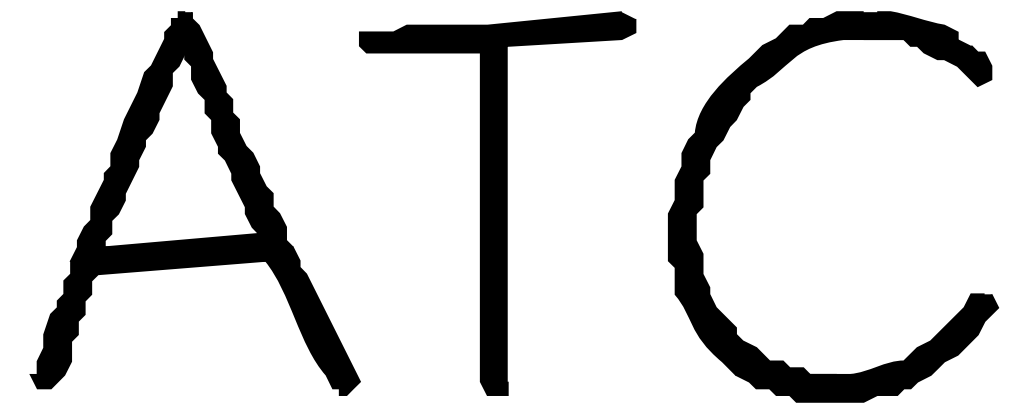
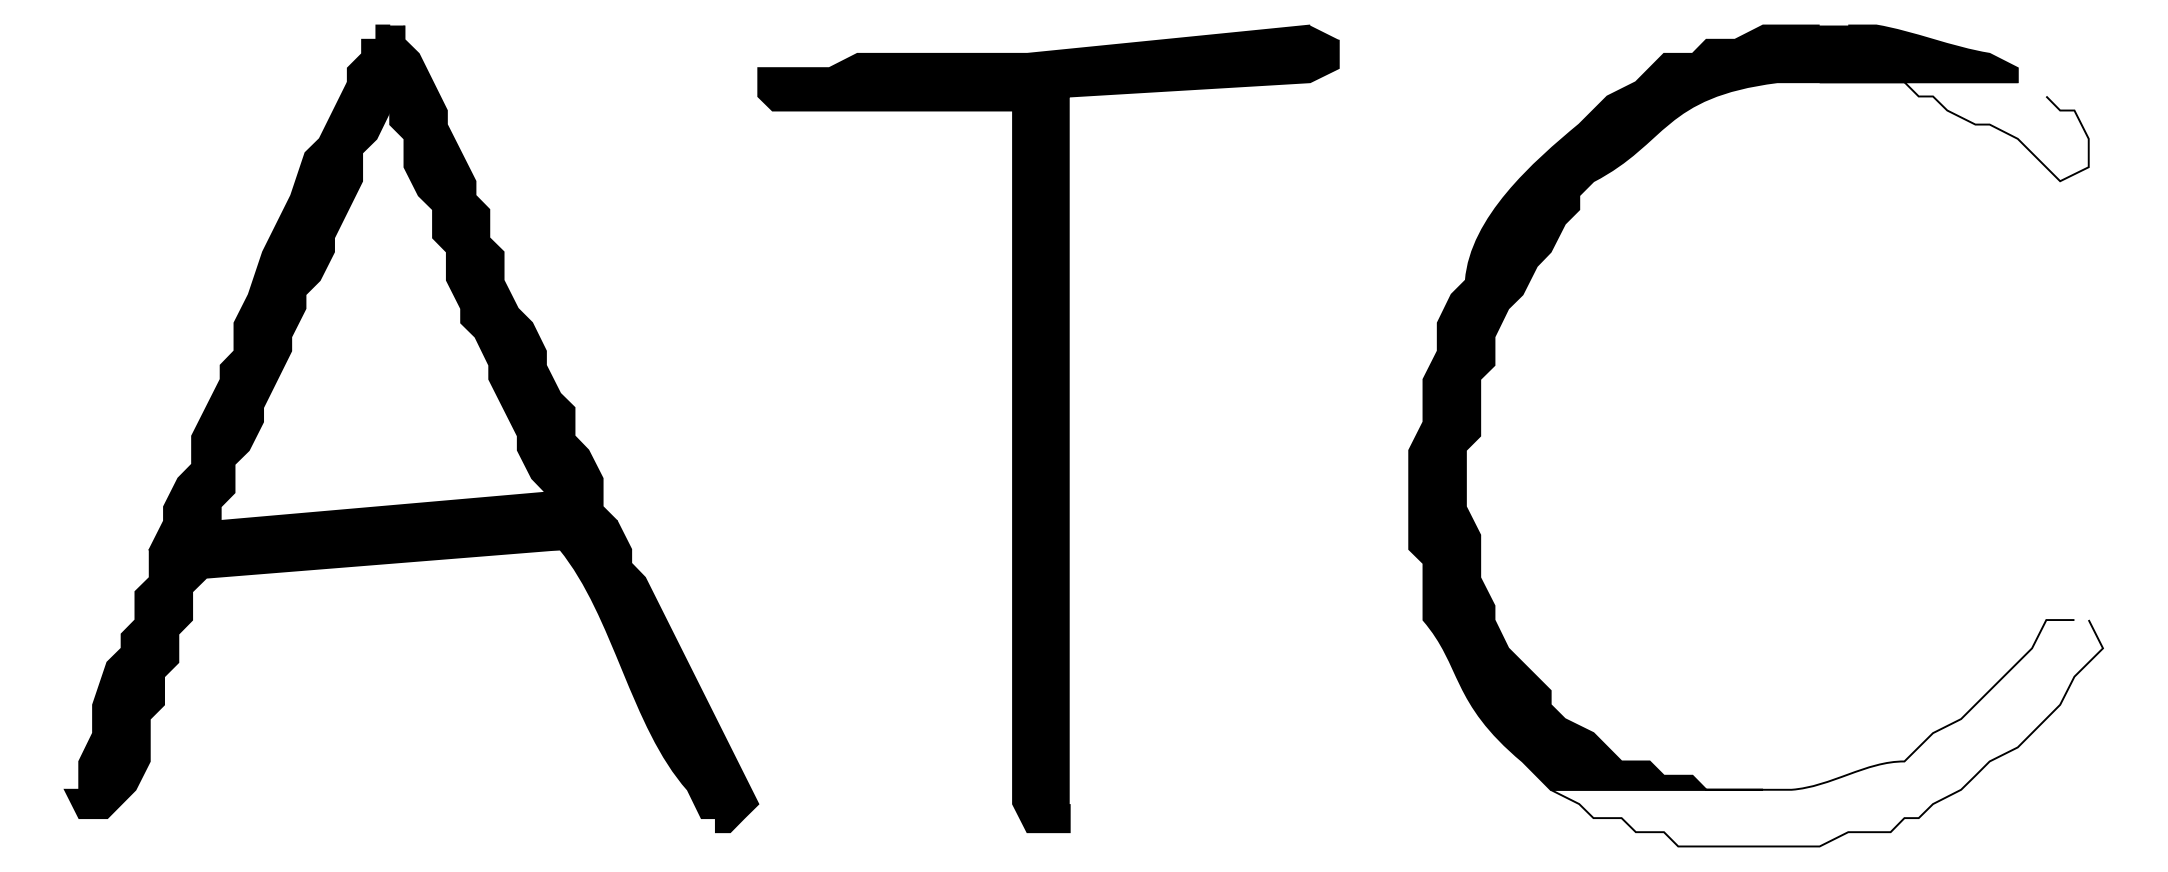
fill: (927, 62) -> (1954, 131), removed
fill: (866, 347) -> (1825, 732), removed

